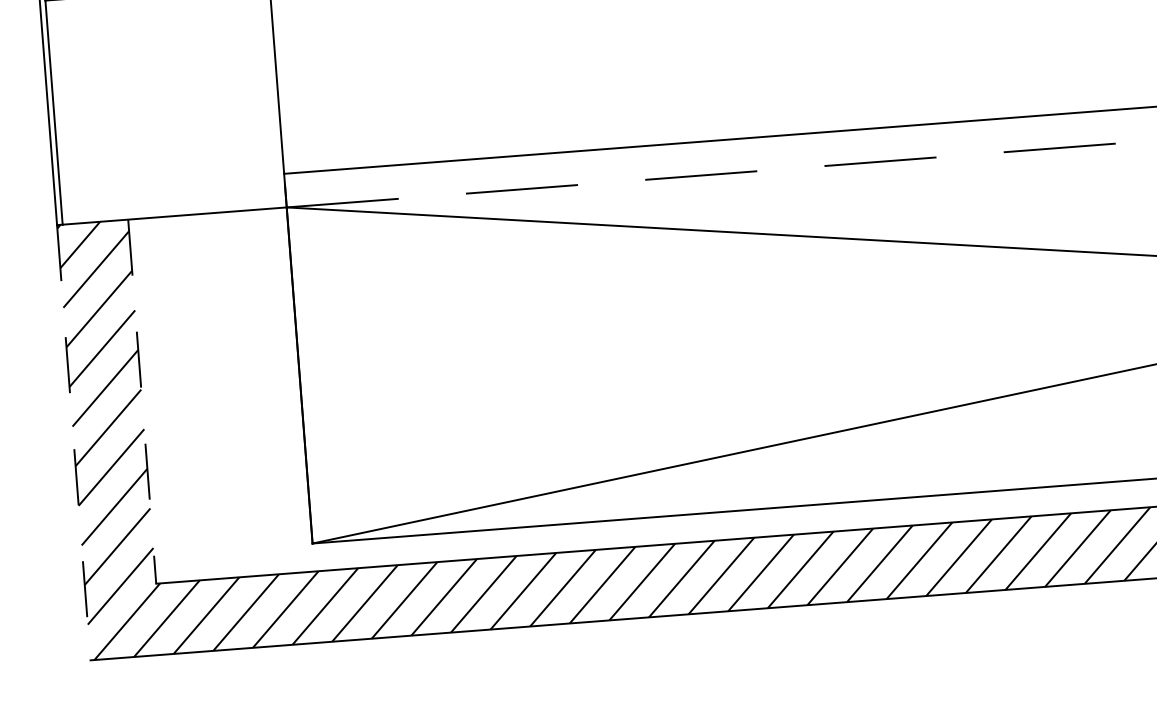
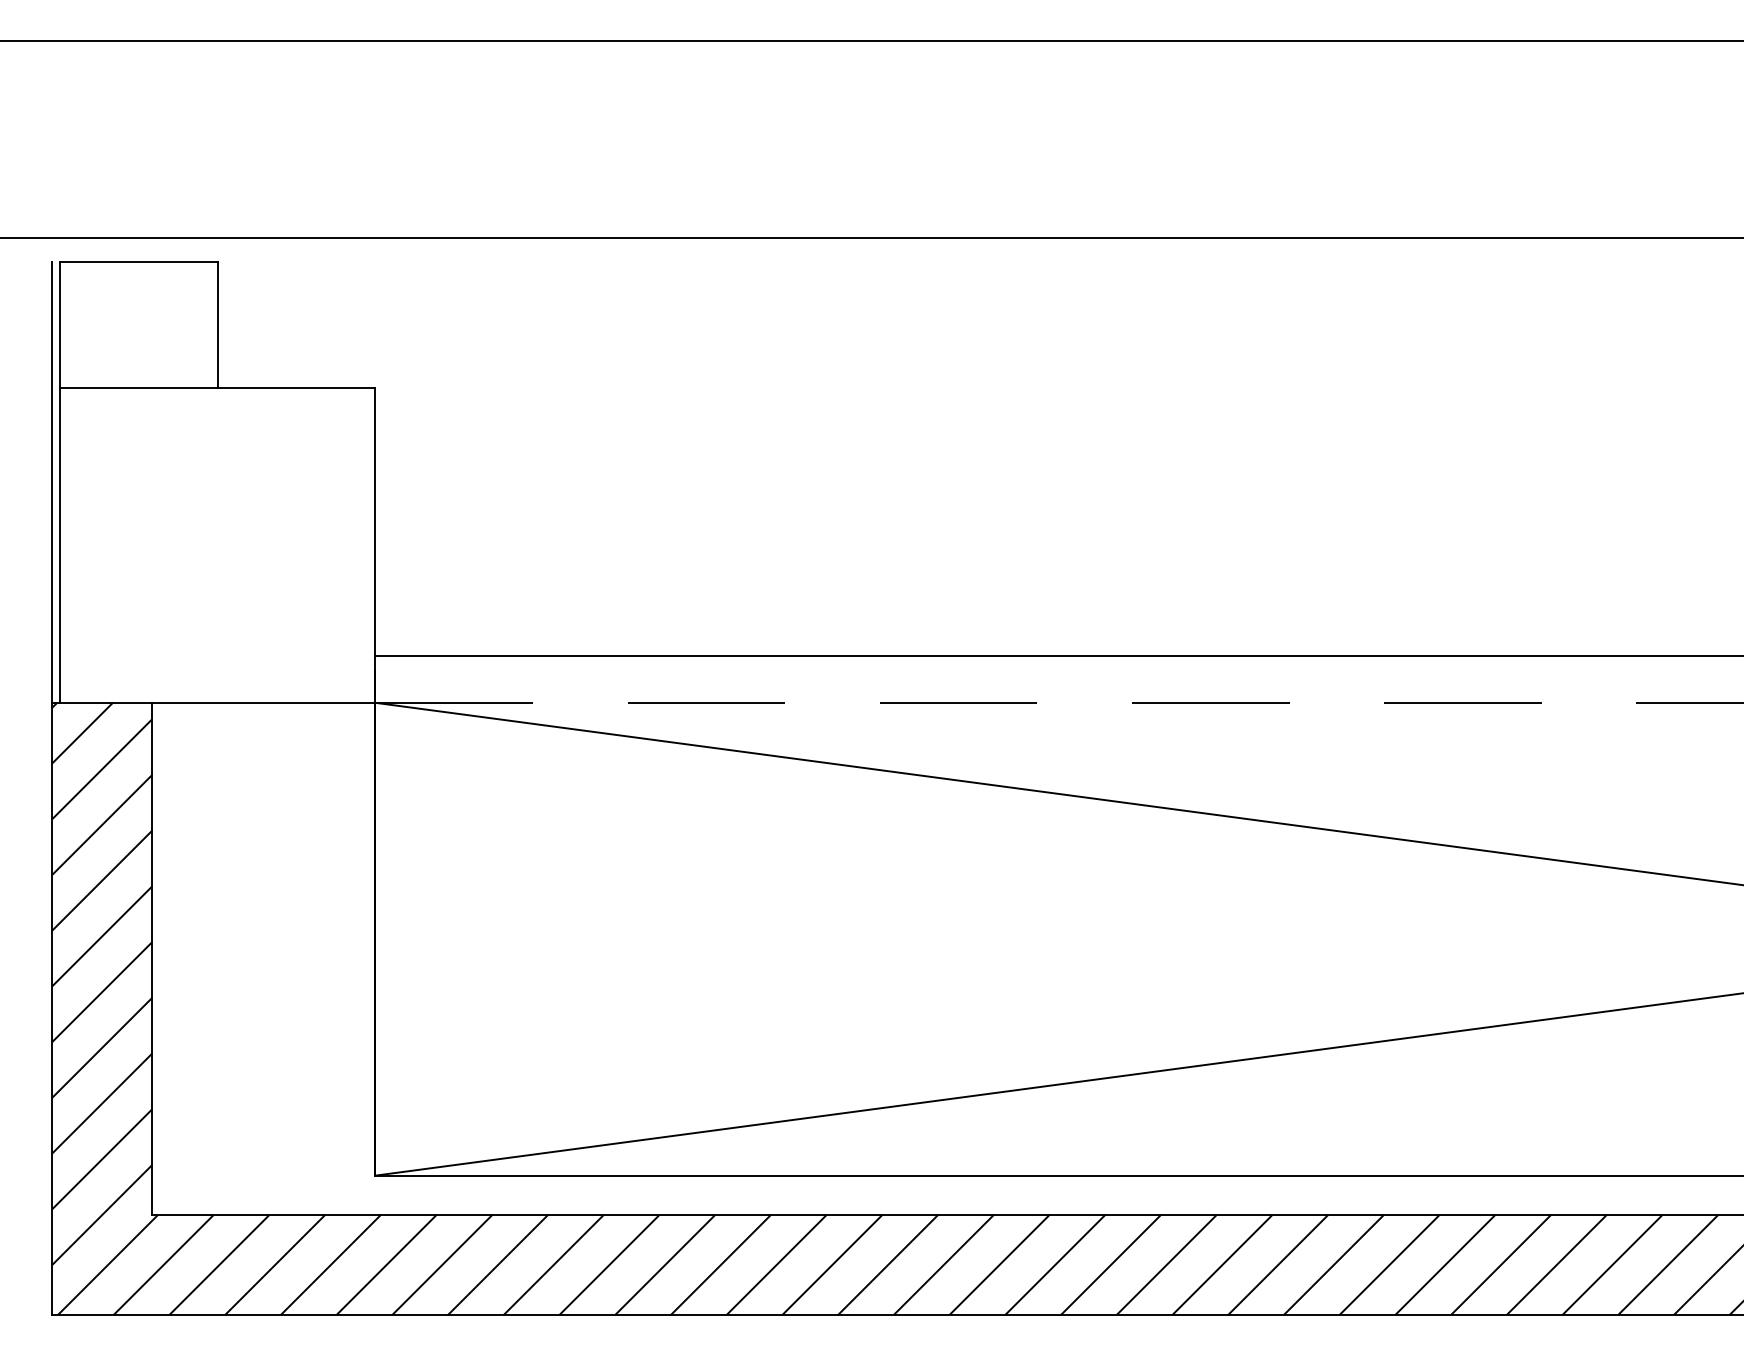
line: (142, 402) -> (152, 959), dashed -> solid
line: (73, 443) -> (52, 1009), dashed -> solid

